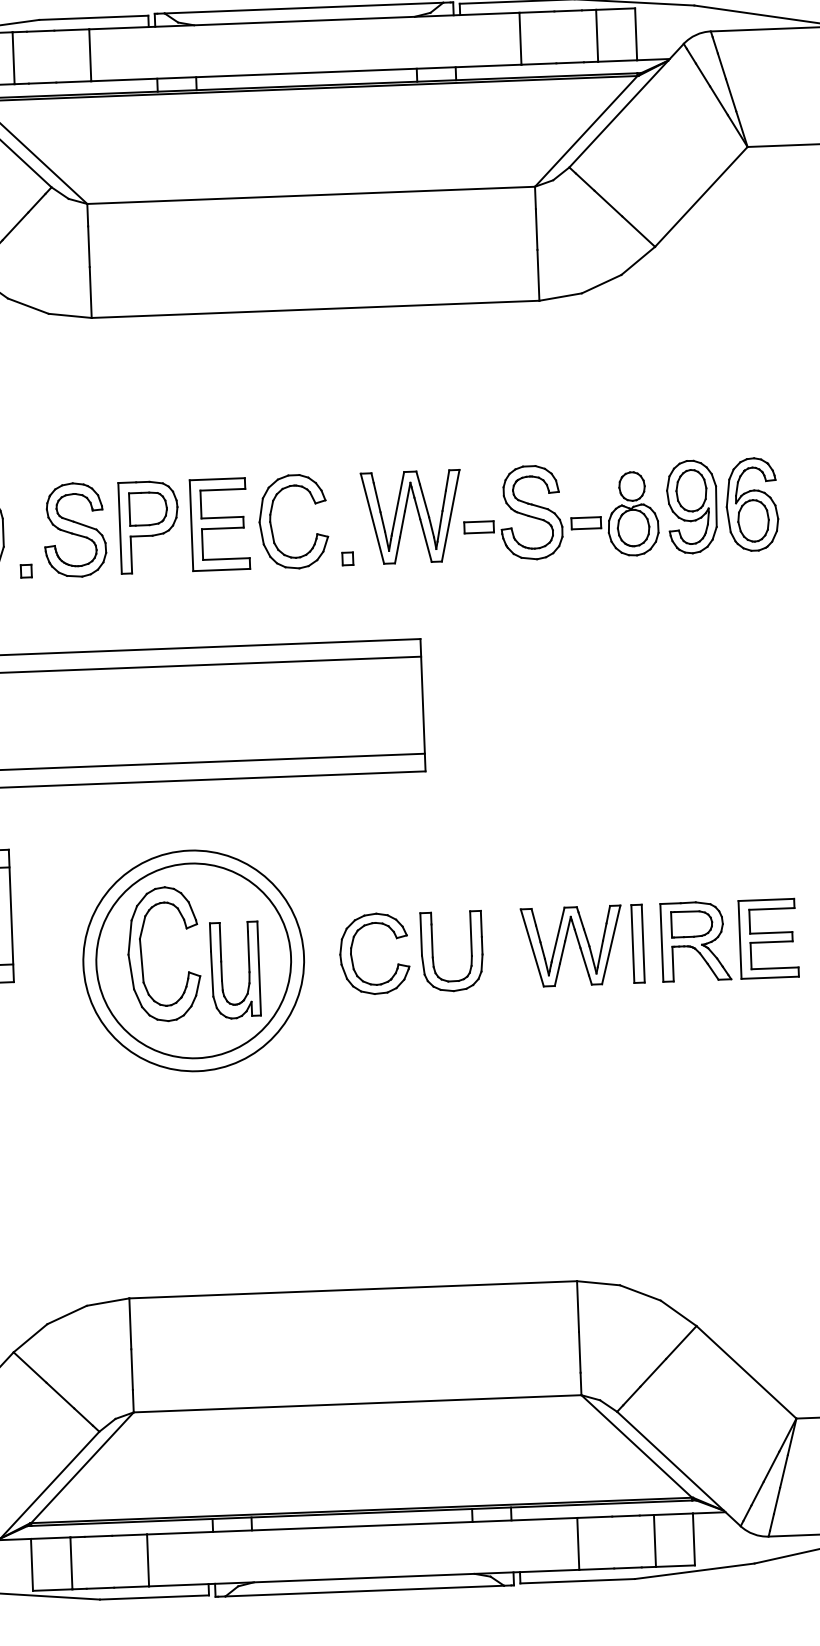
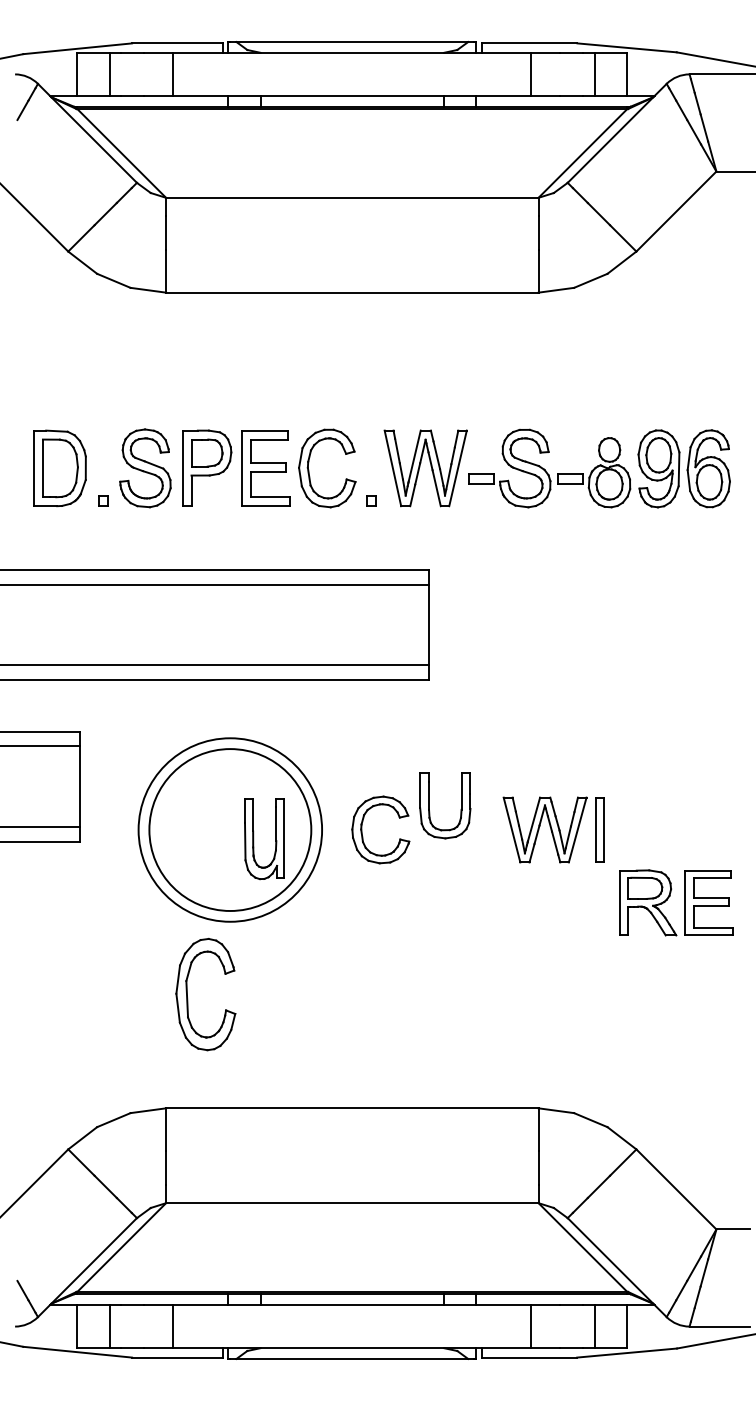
part: (739, 939) -> (684, 902), moved
part: (470, 955) -> (460, 809), moved
part: (143, 959) -> (188, 998), moved

